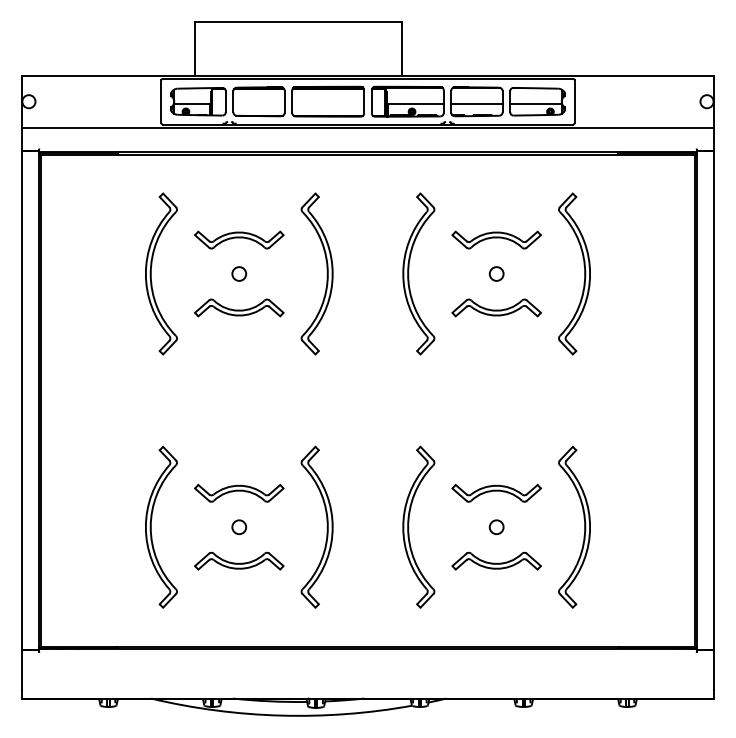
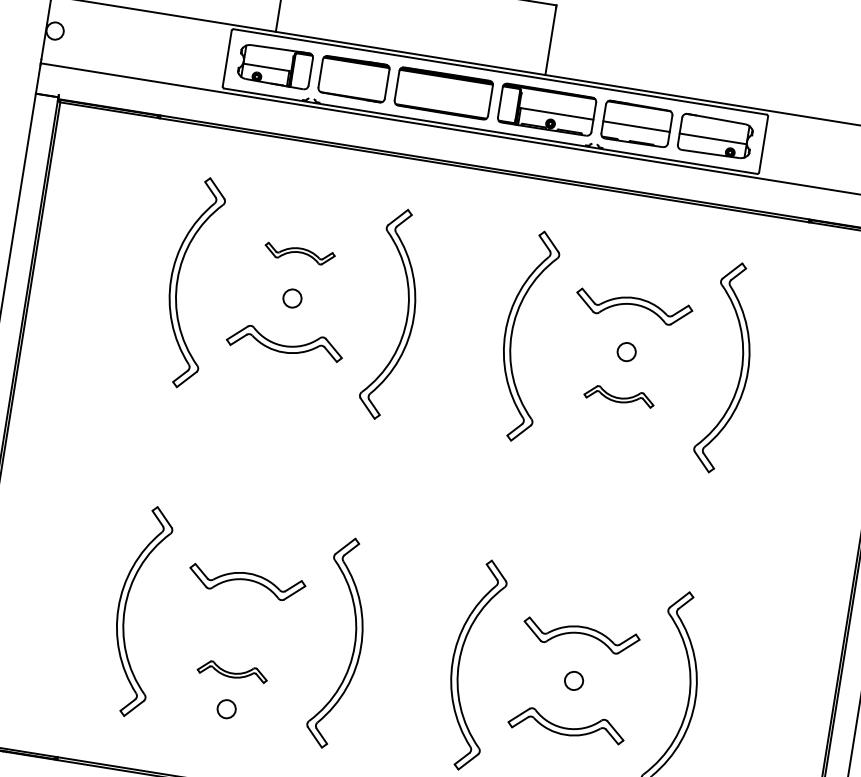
part: (239, 239) -> (299, 253), size x0.6
part: (496, 307) -> (619, 395), size x0.6
circle: (239, 527) -> (226, 709), moved
part: (239, 560) -> (233, 670), size x0.6

